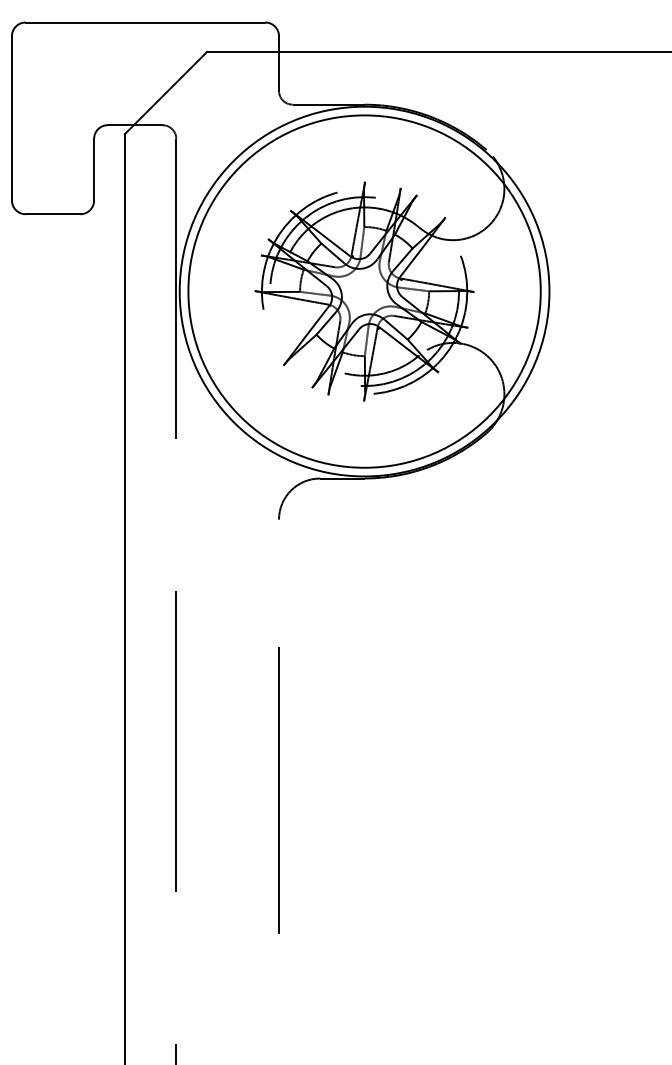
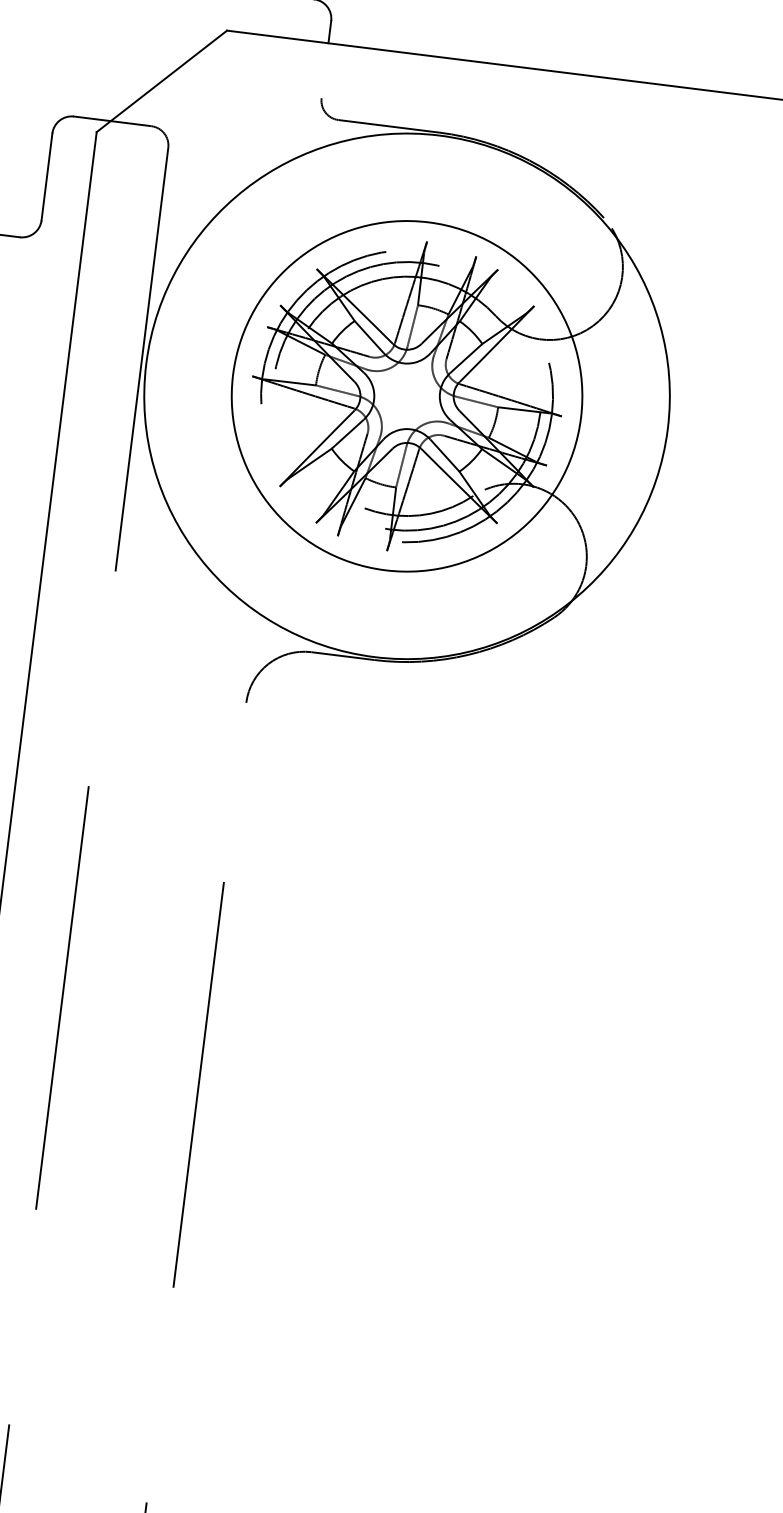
line: (279, 70) -> (325, 69), removed
circle: (364, 291) -> (406, 396), size x0.7

